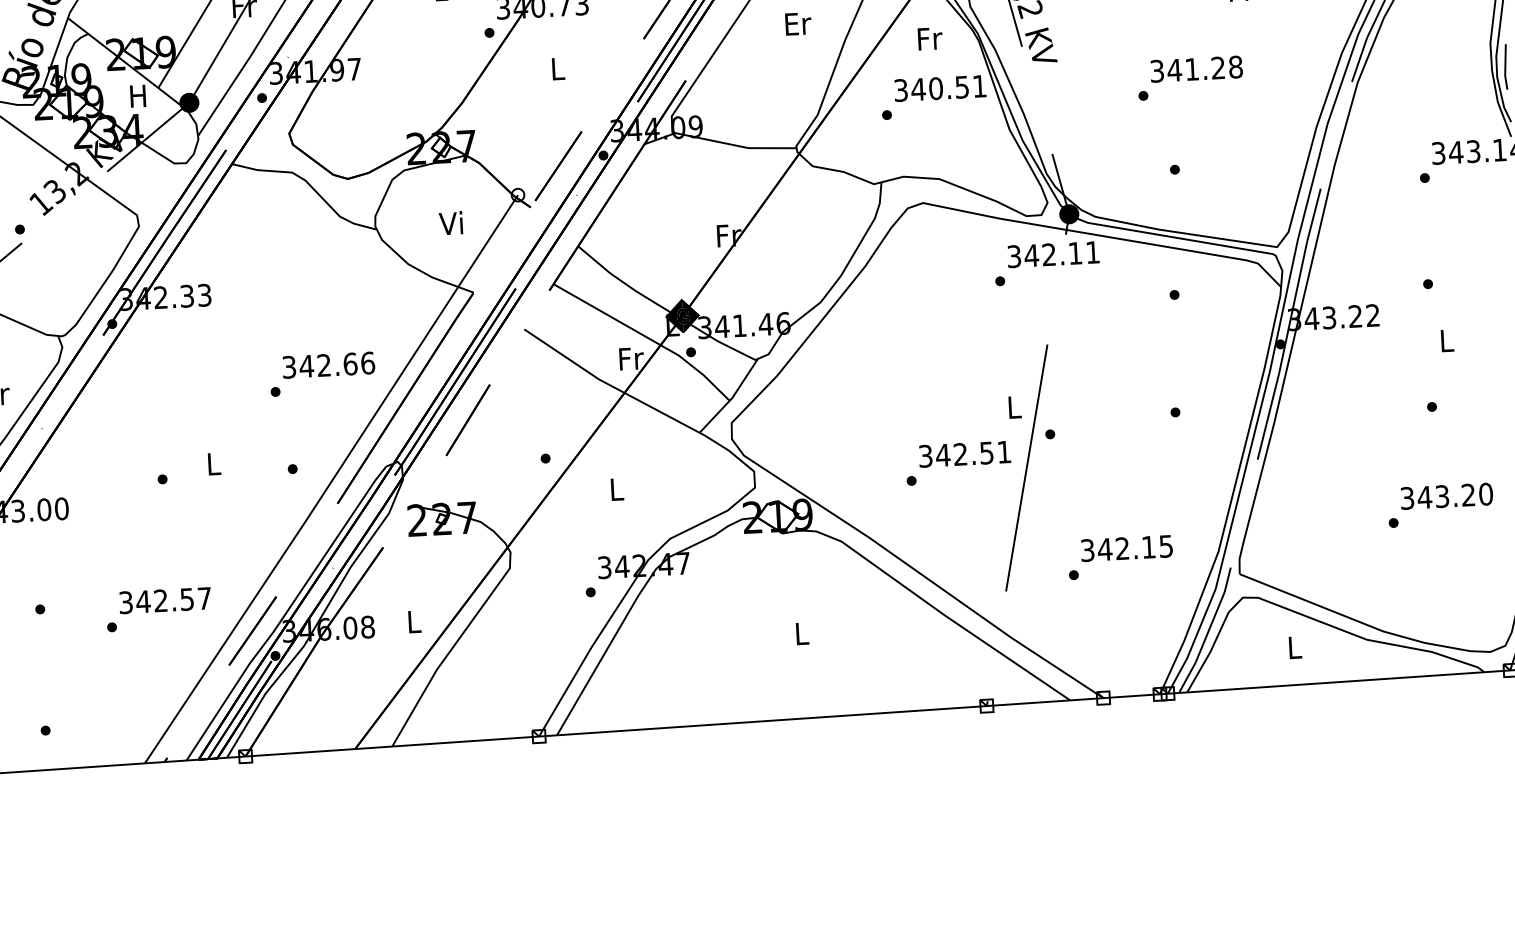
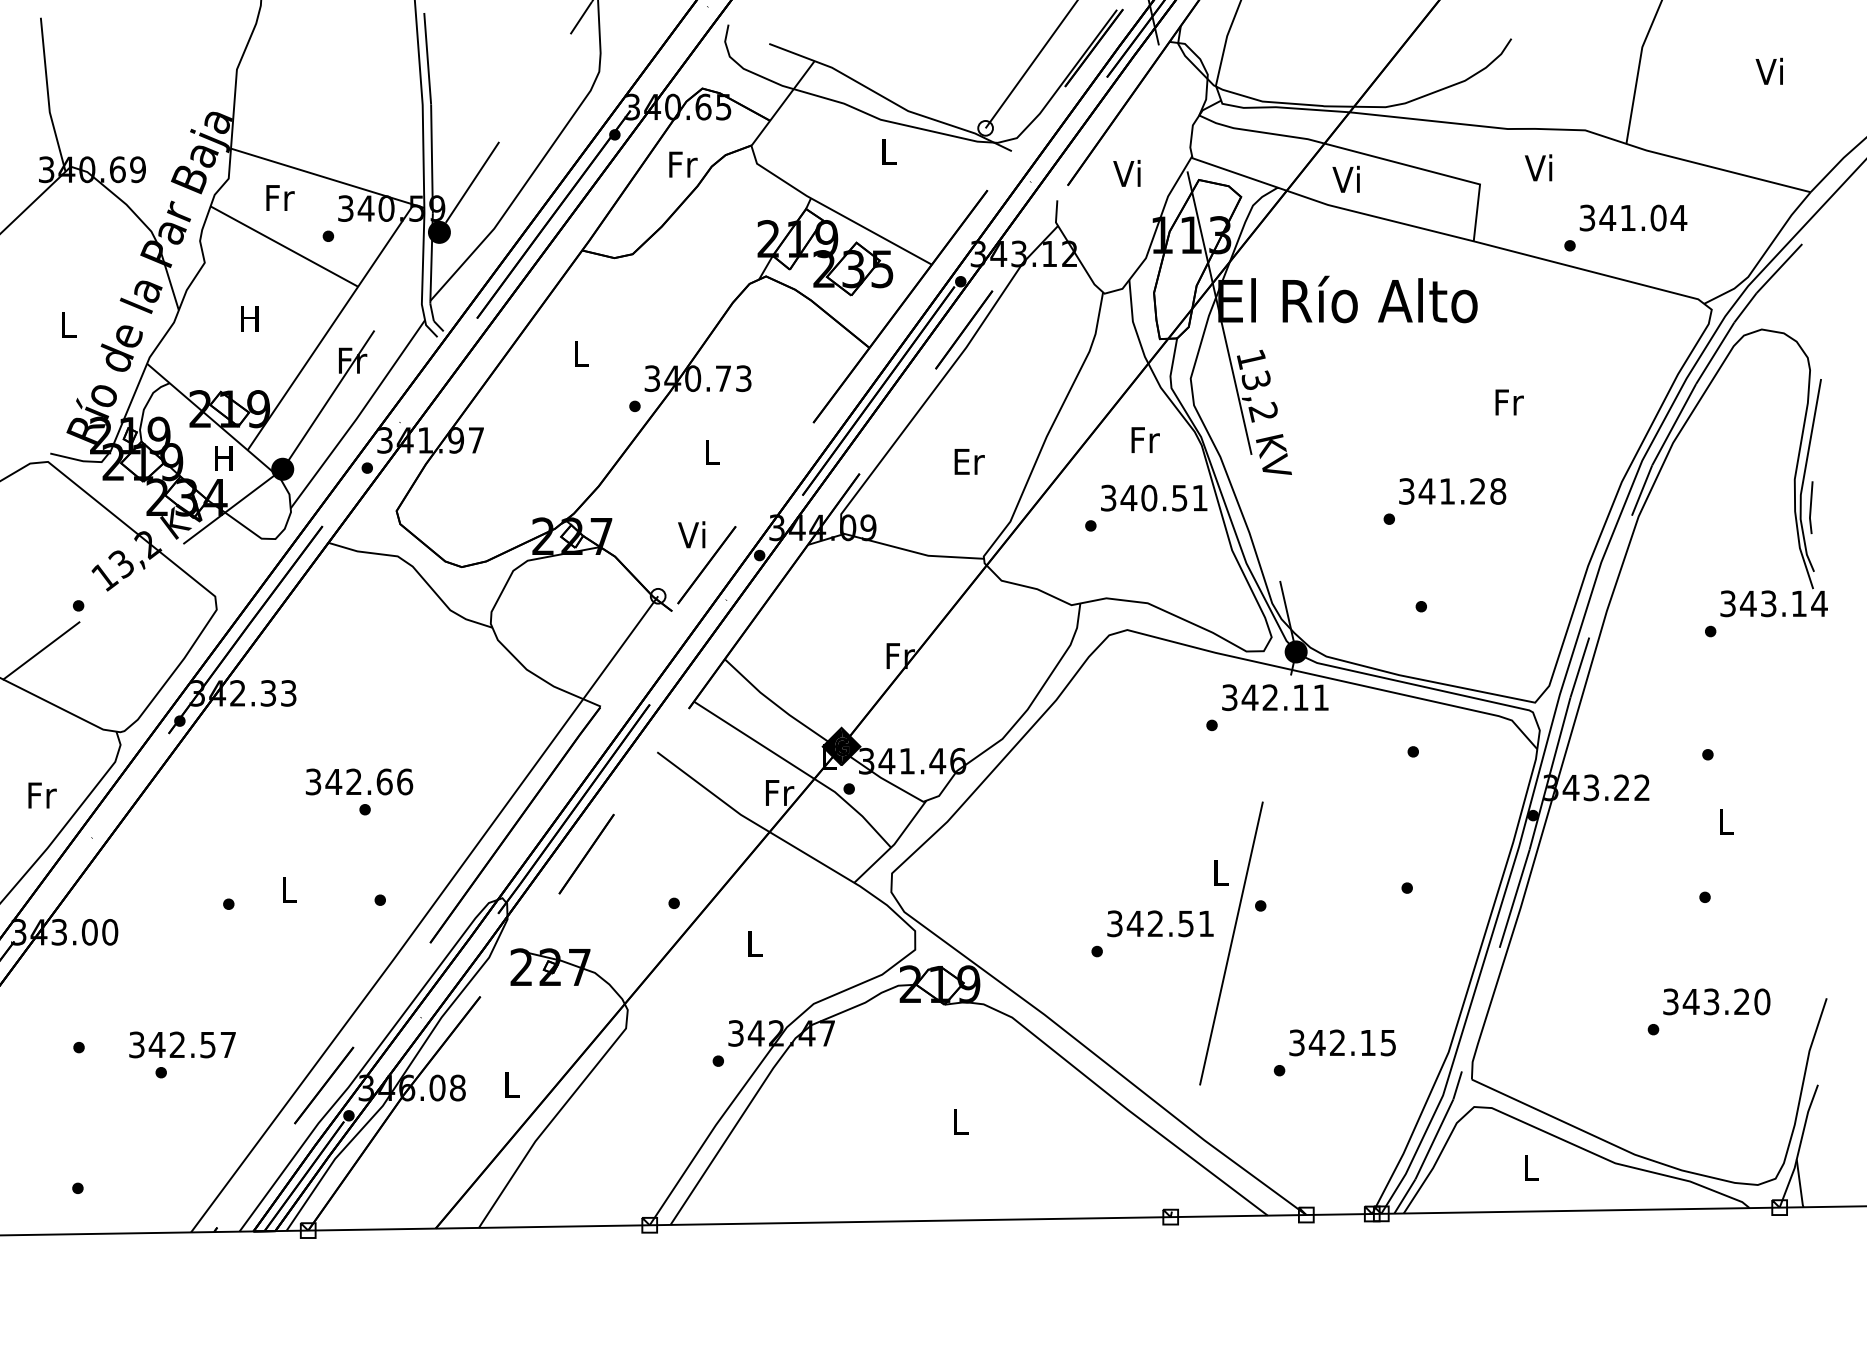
text: (798, 23) -> (969, 461), moved
text: (450, 223) -> (691, 534), moved
text: (328, 364) -> (359, 781), moved
text: (165, 600) -> (182, 1044), moved

